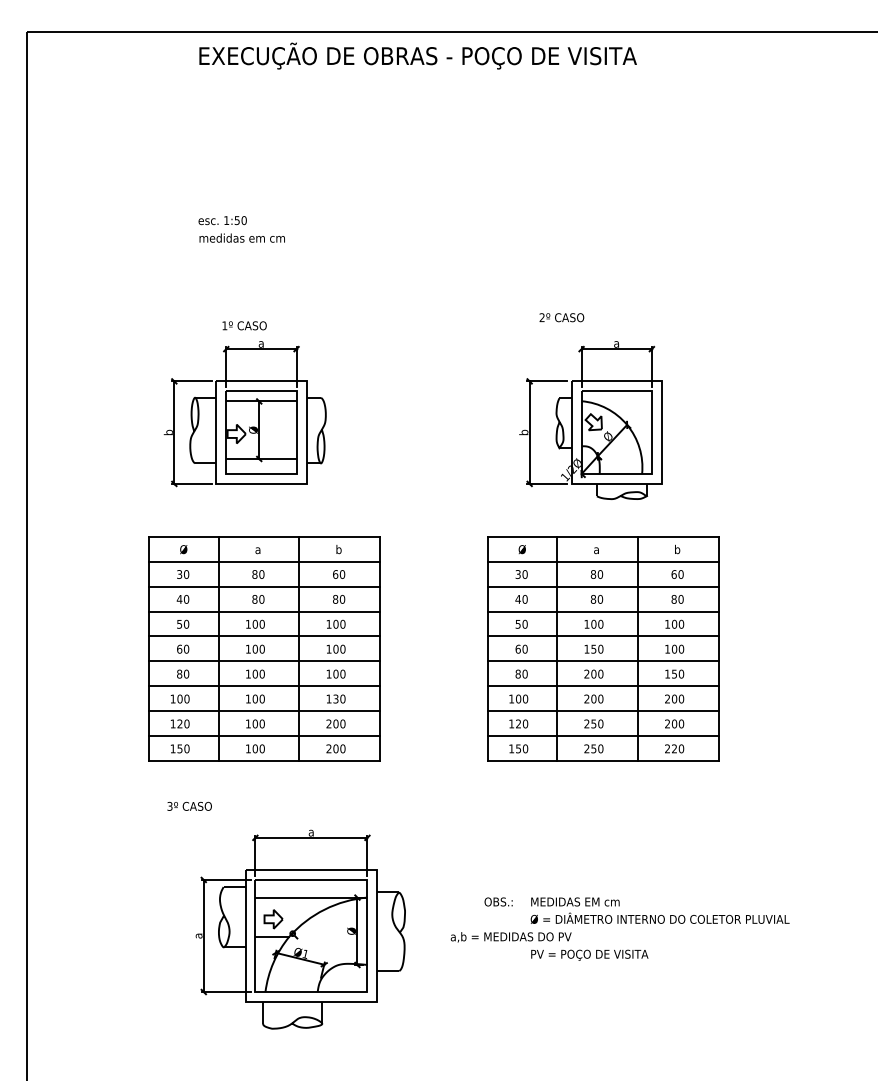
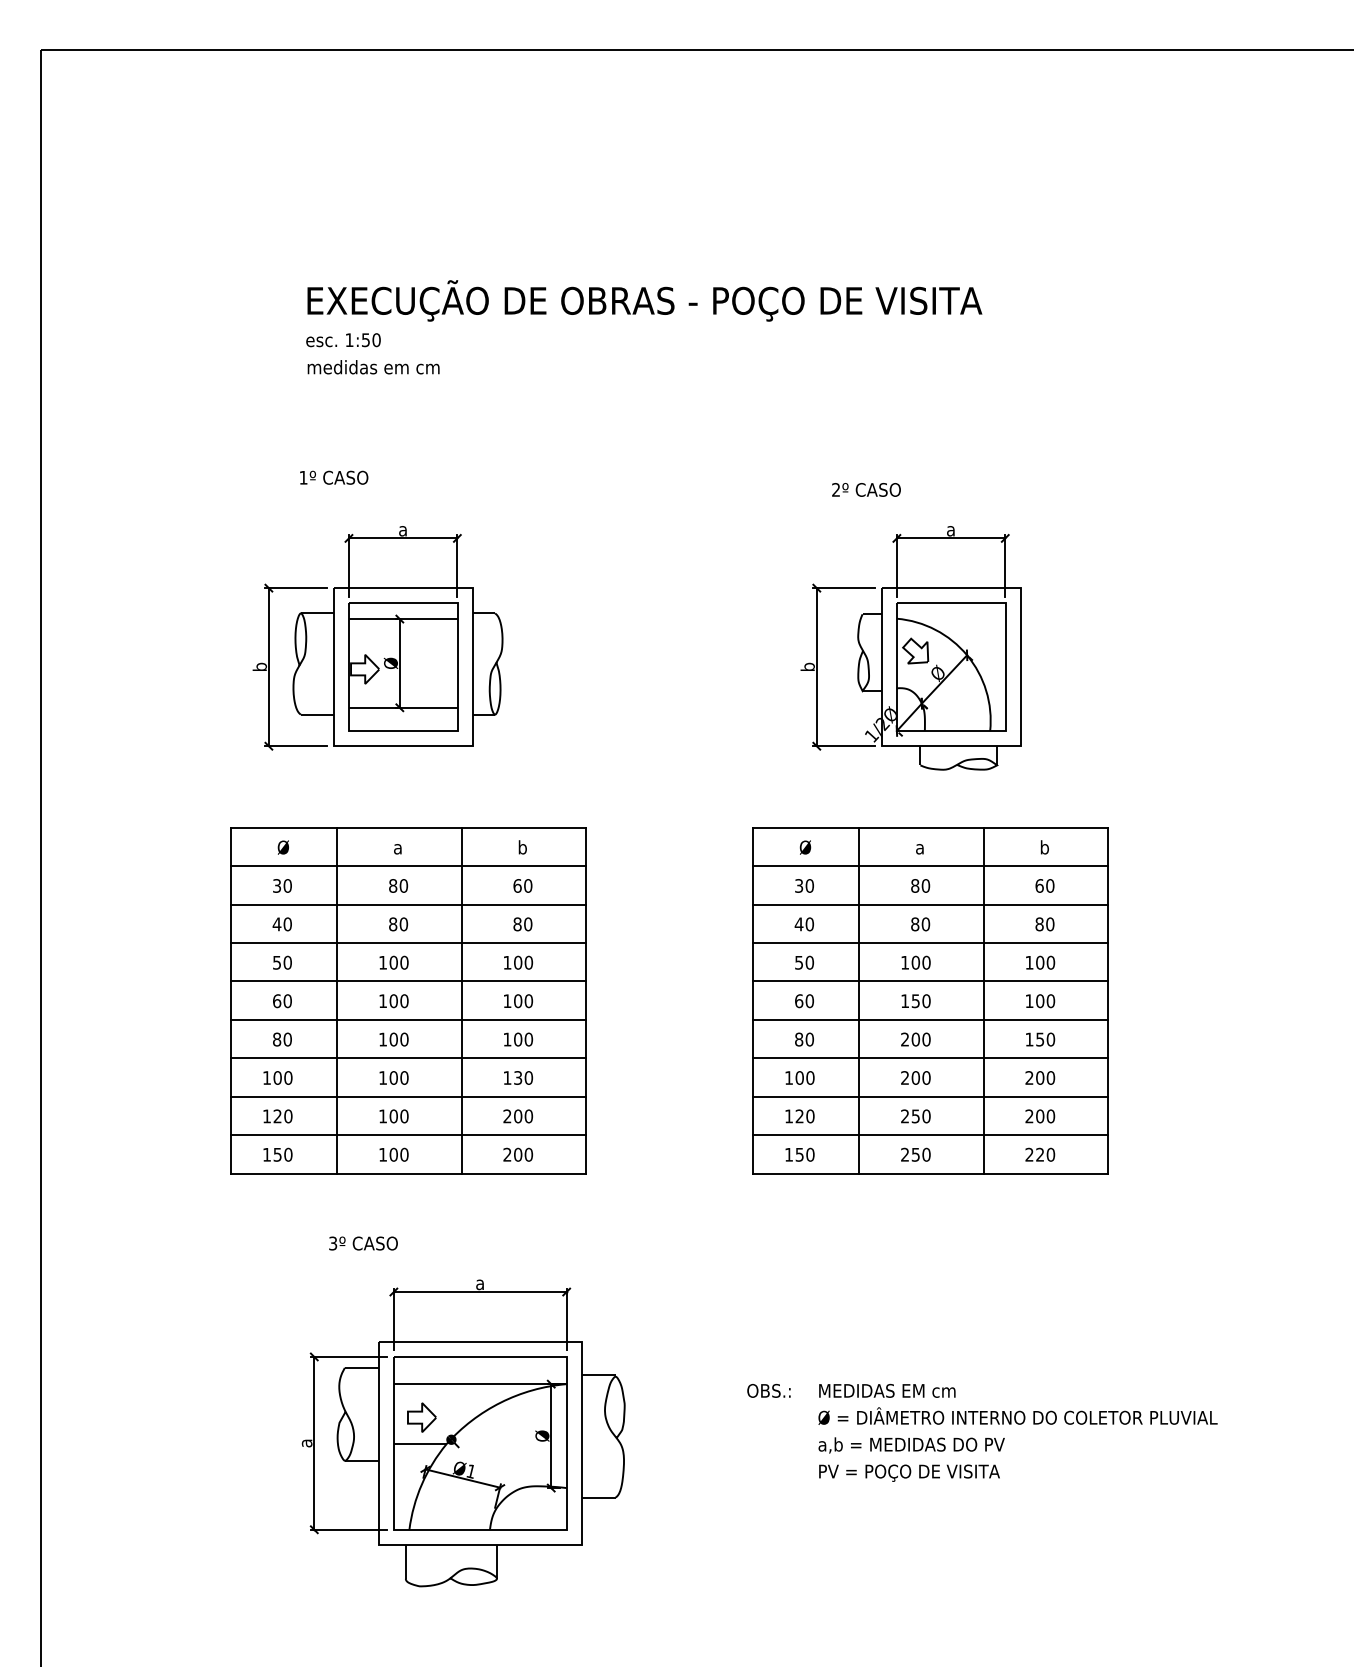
text: (417, 55) -> (643, 299), moved
text: (244, 325) -> (333, 477), moved
text: (189, 805) -> (363, 1242), moved
text: (510, 937) -> (910, 1445), moved

